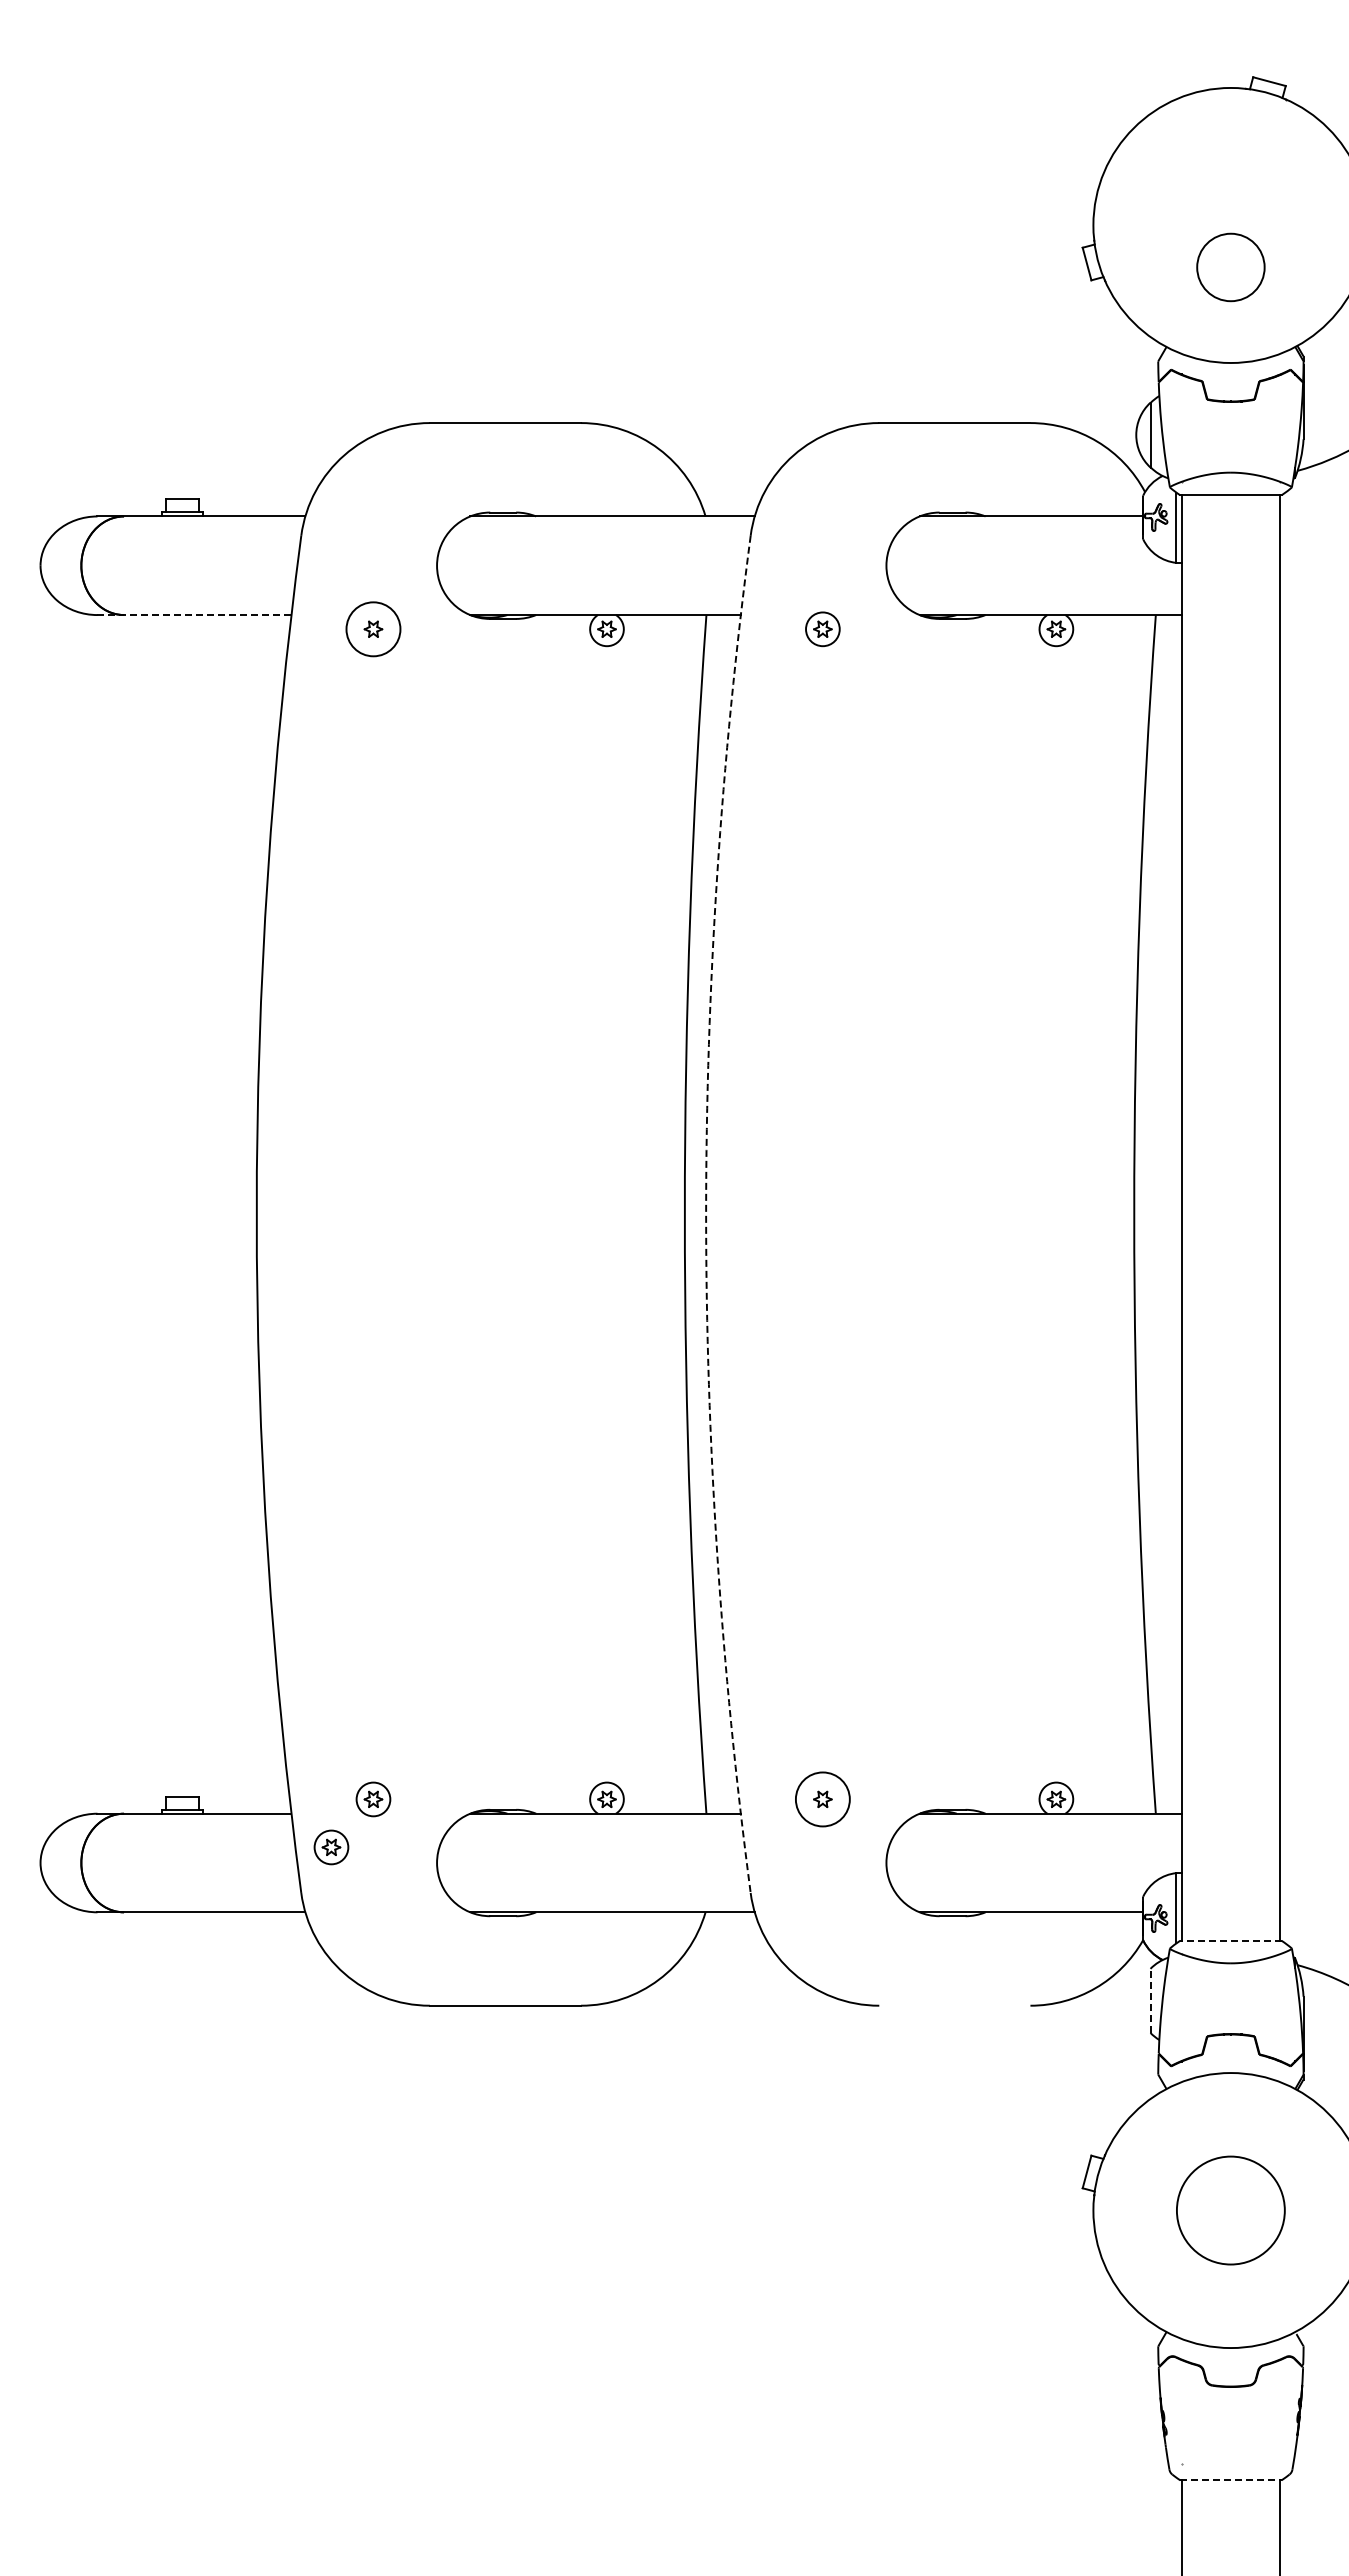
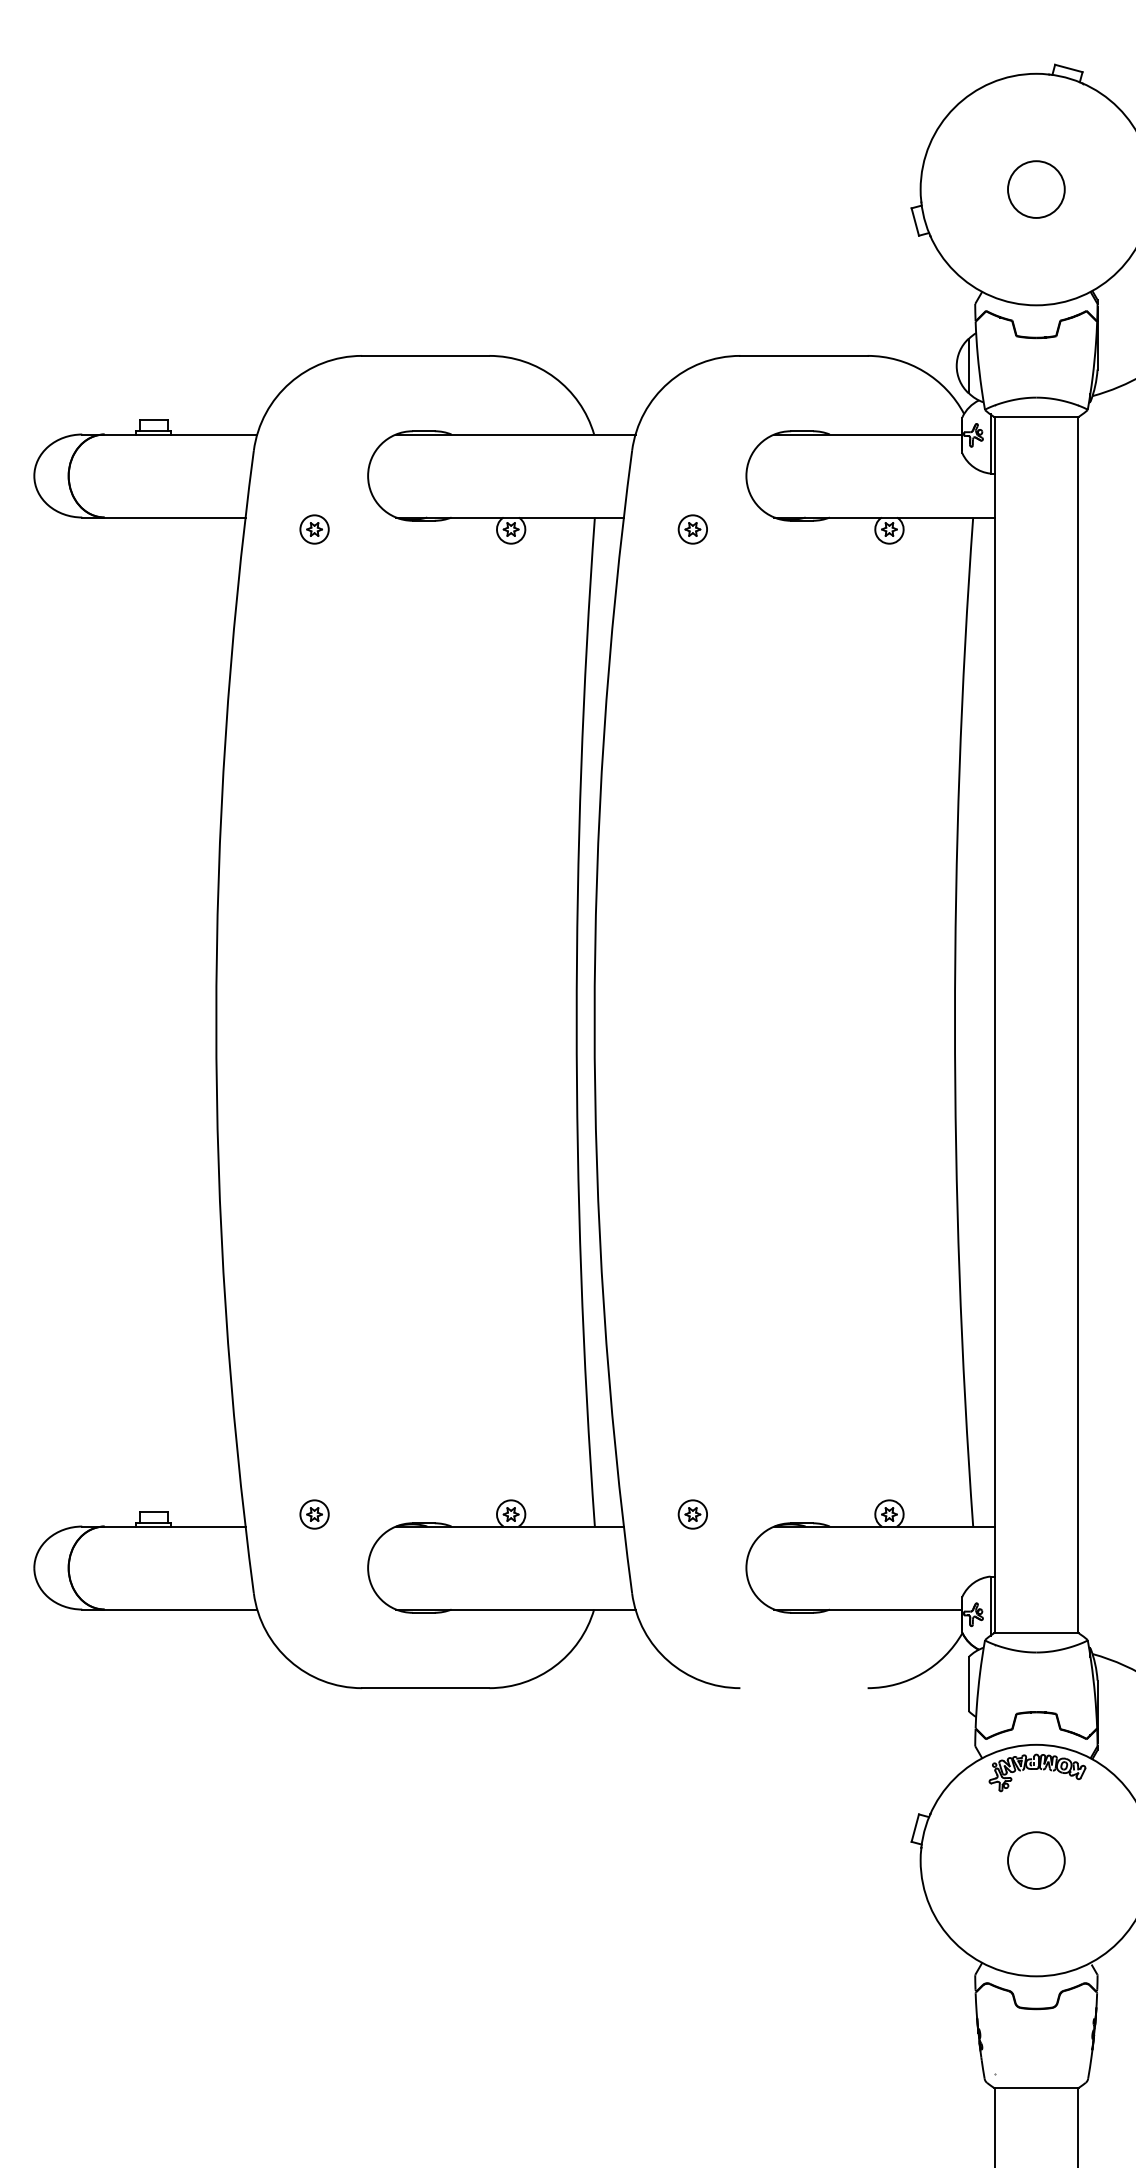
circle: (1230, 267) -> (1036, 189), moved
line: (194, 615) -> (163, 517), dashed -> solid
circle: (373, 629) -> (314, 529), size x0.62
arc: (706, 1214) -> (594, 1022), dashed -> solid
circle: (822, 1799) -> (692, 1514), size x0.62
part: (331, 1847) -> (279, 1554), removed
line: (1230, 1940) -> (1036, 1633), dashed -> solid
line: (1150, 2000) -> (968, 1683), dashed -> solid
part: (1232, 2105) -> (1037, 1772), added
circle: (1230, 2210) -> (1036, 1860), size x0.62
line: (1230, 2480) -> (1036, 2087), dashed -> solid

